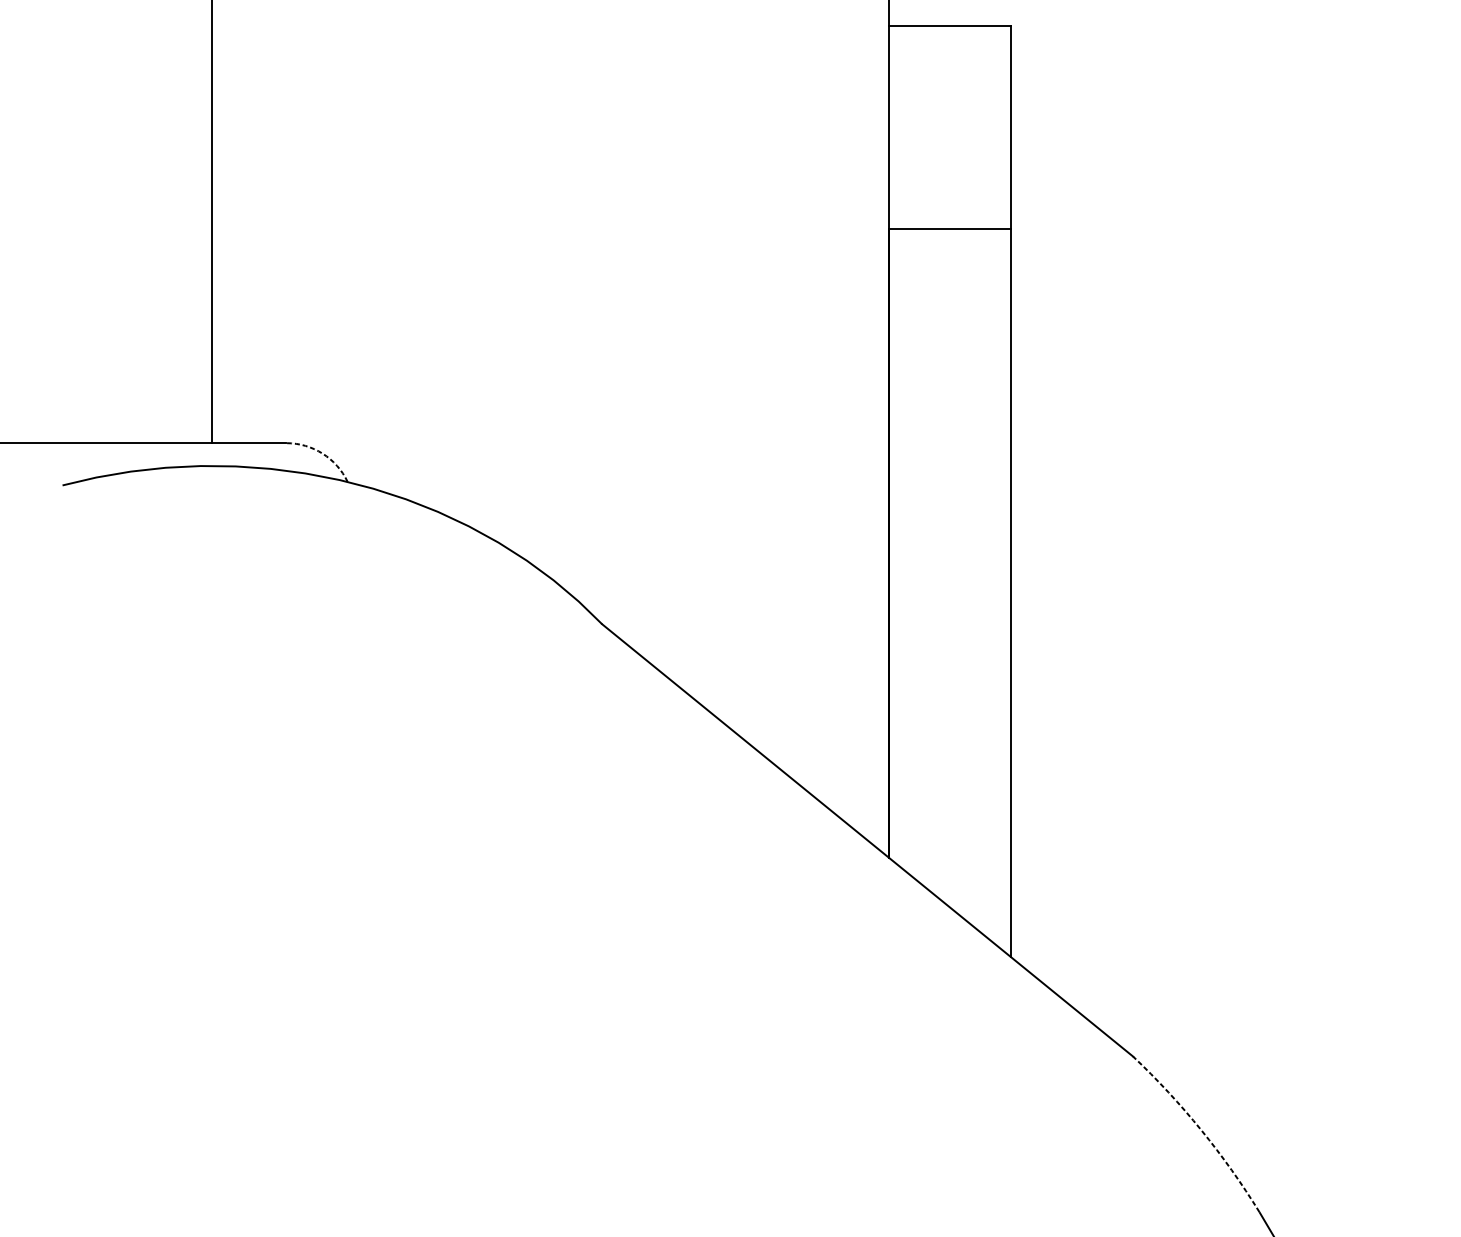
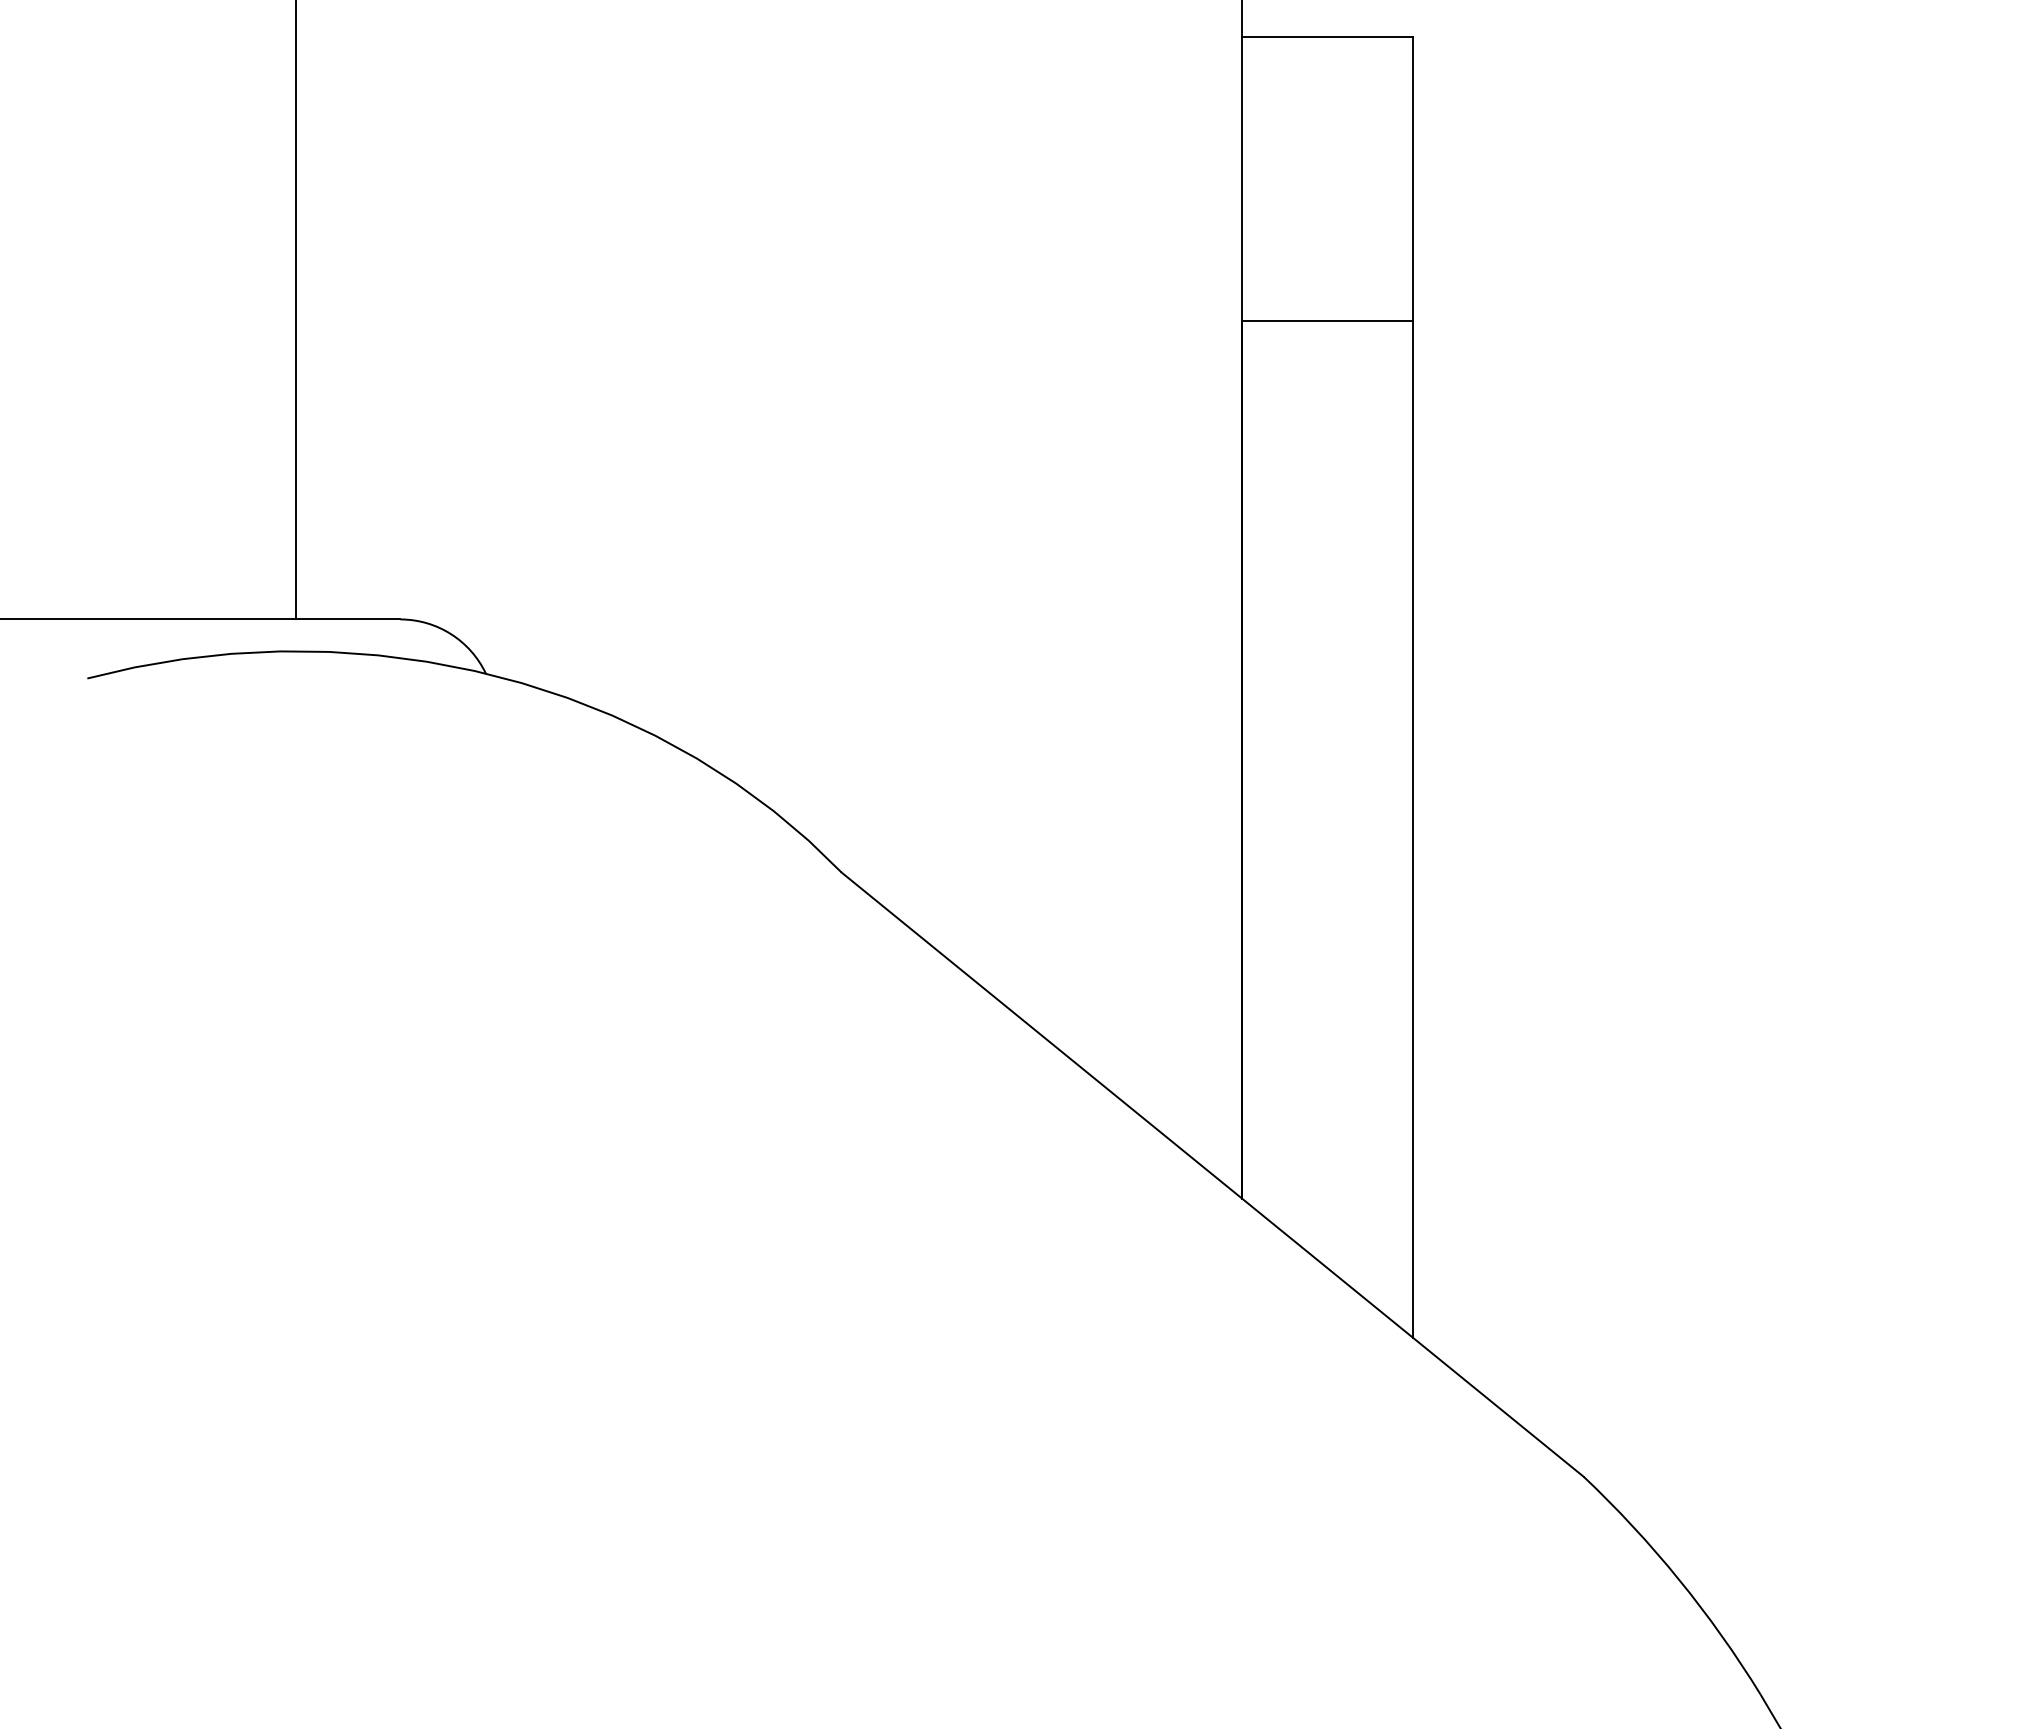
arc: (322, 453) -> (450, 634), dashed -> solid
arc: (1201, 1130) -> (1679, 1579), dashed -> solid

